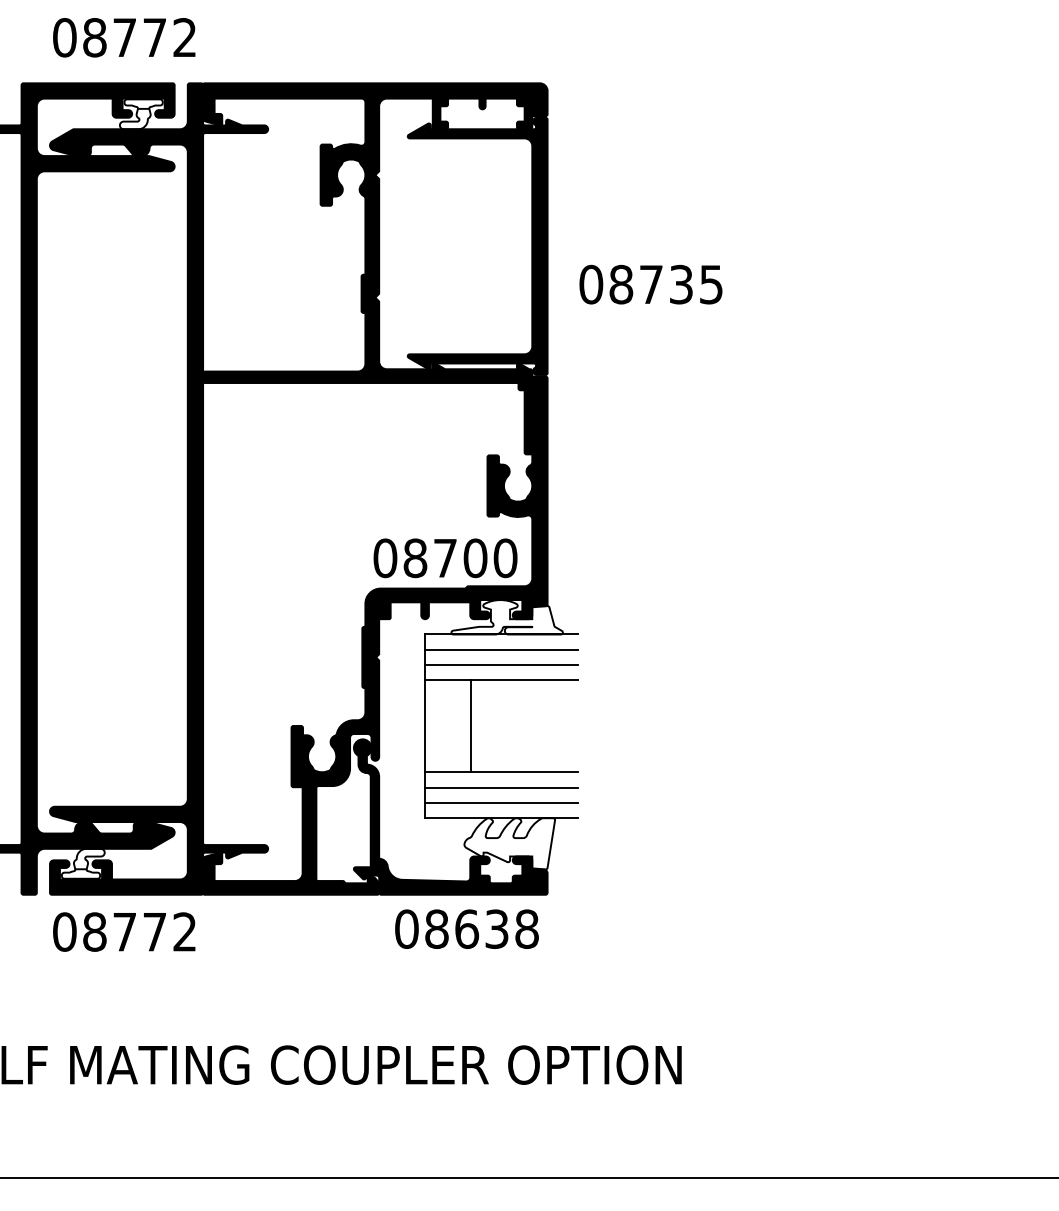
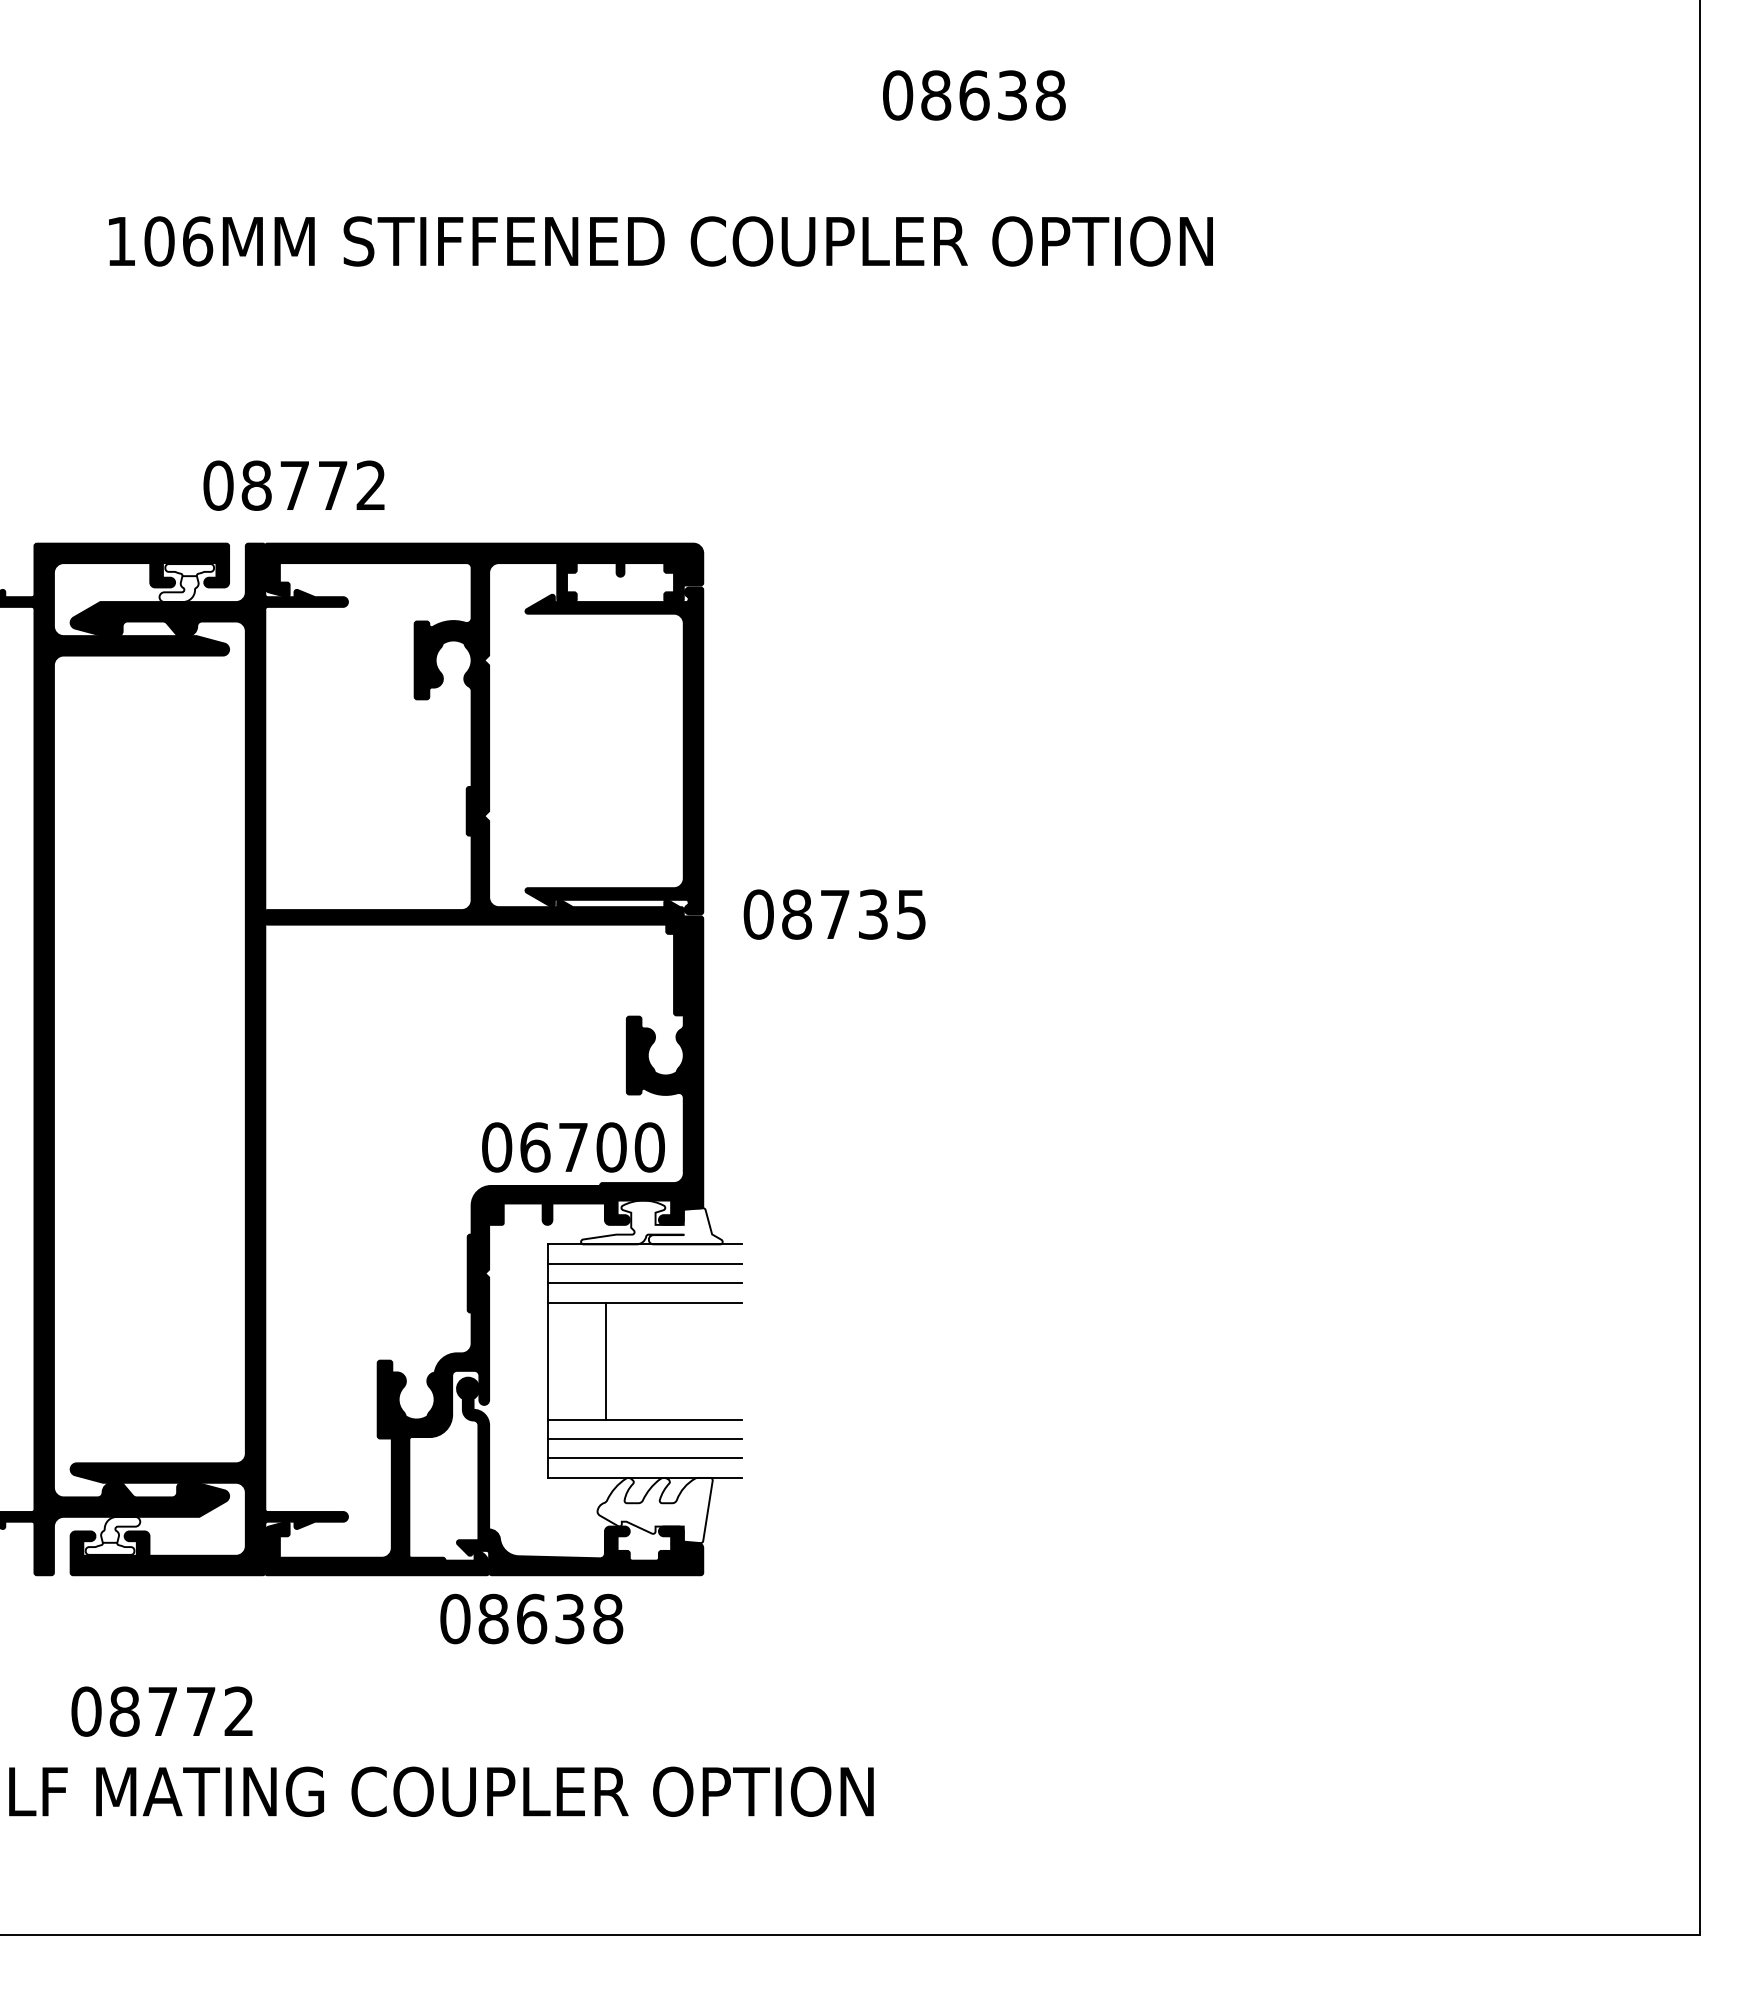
text: (123, 37) -> (293, 485), moved
text: (650, 284) -> (834, 914), moved
text: (415, 558) -> (535, 1147), 08700 -> 06700
text: (466, 928) -> (531, 1618), moved
text: (123, 931) -> (161, 1711), moved

